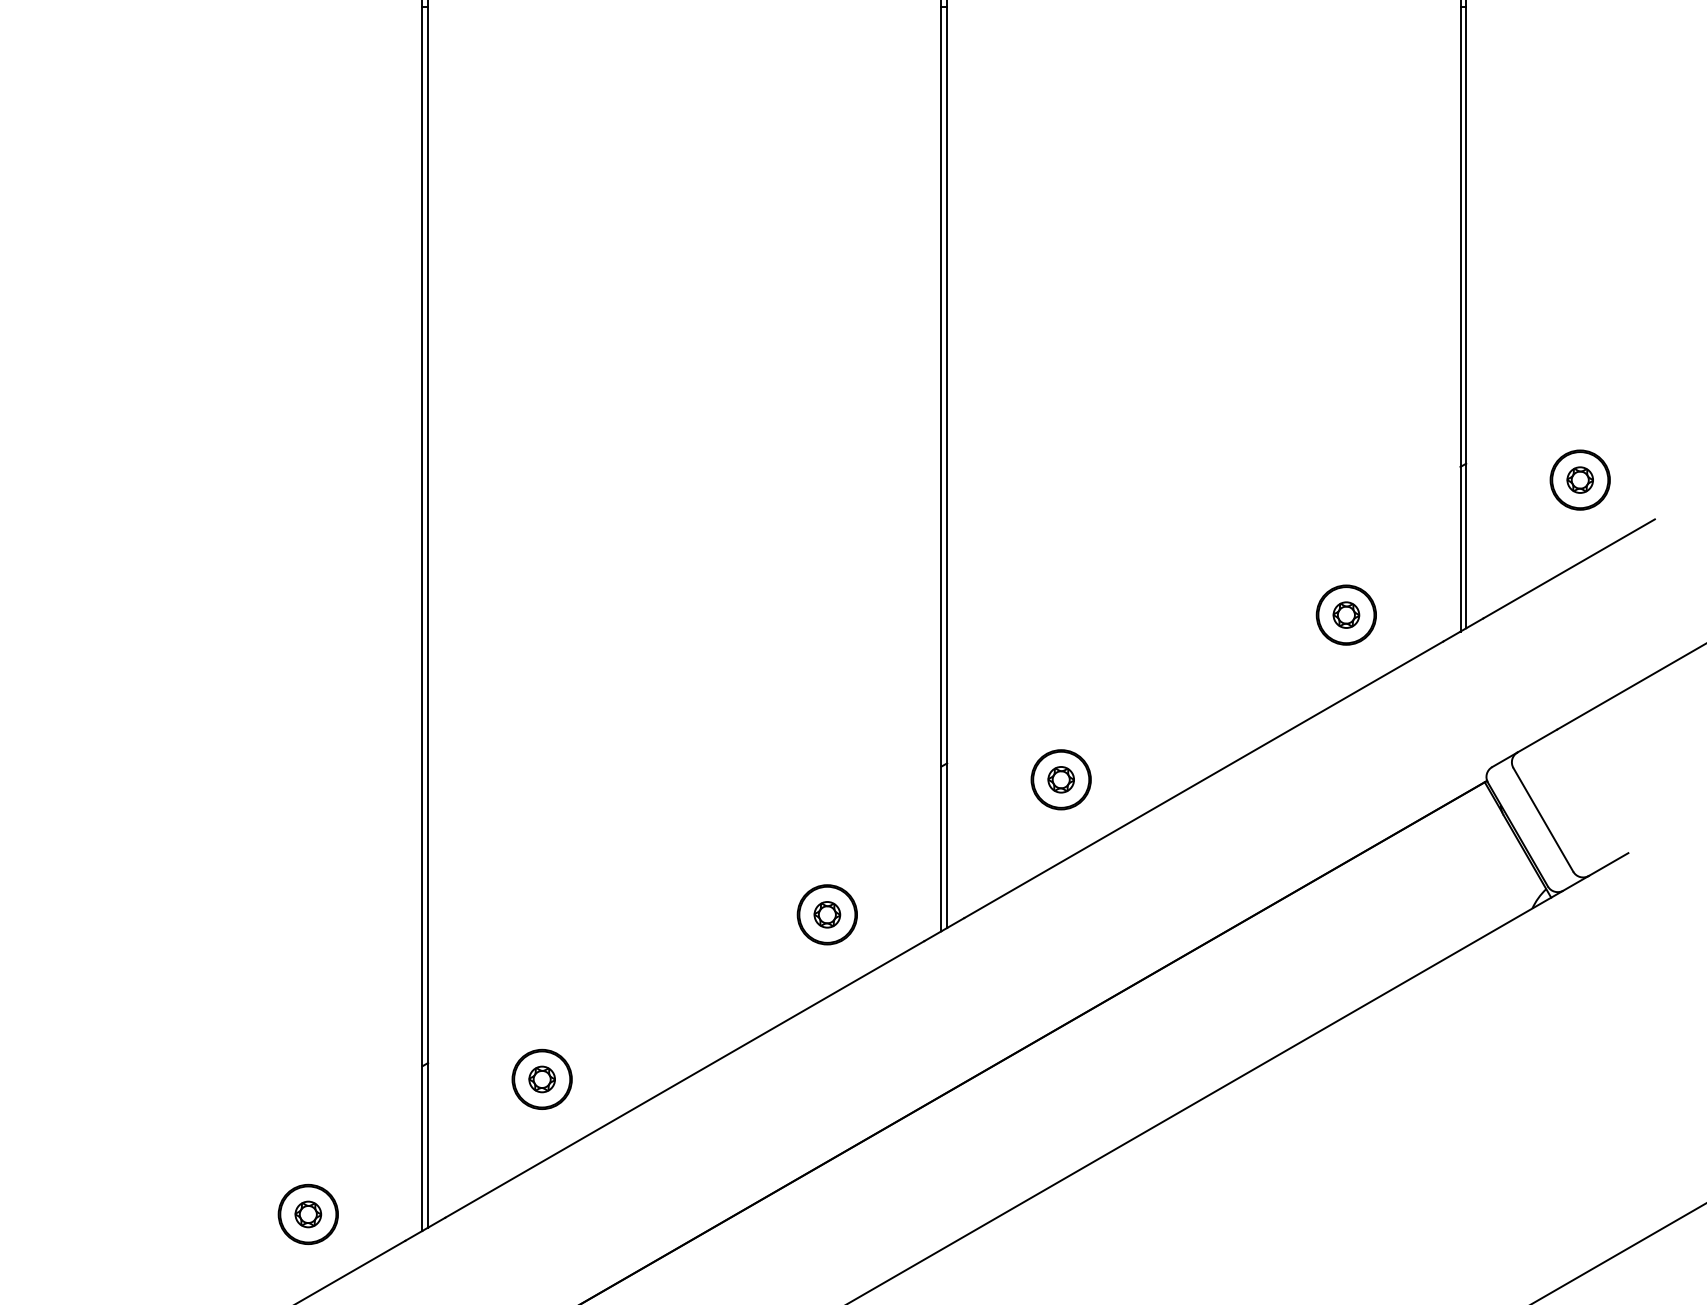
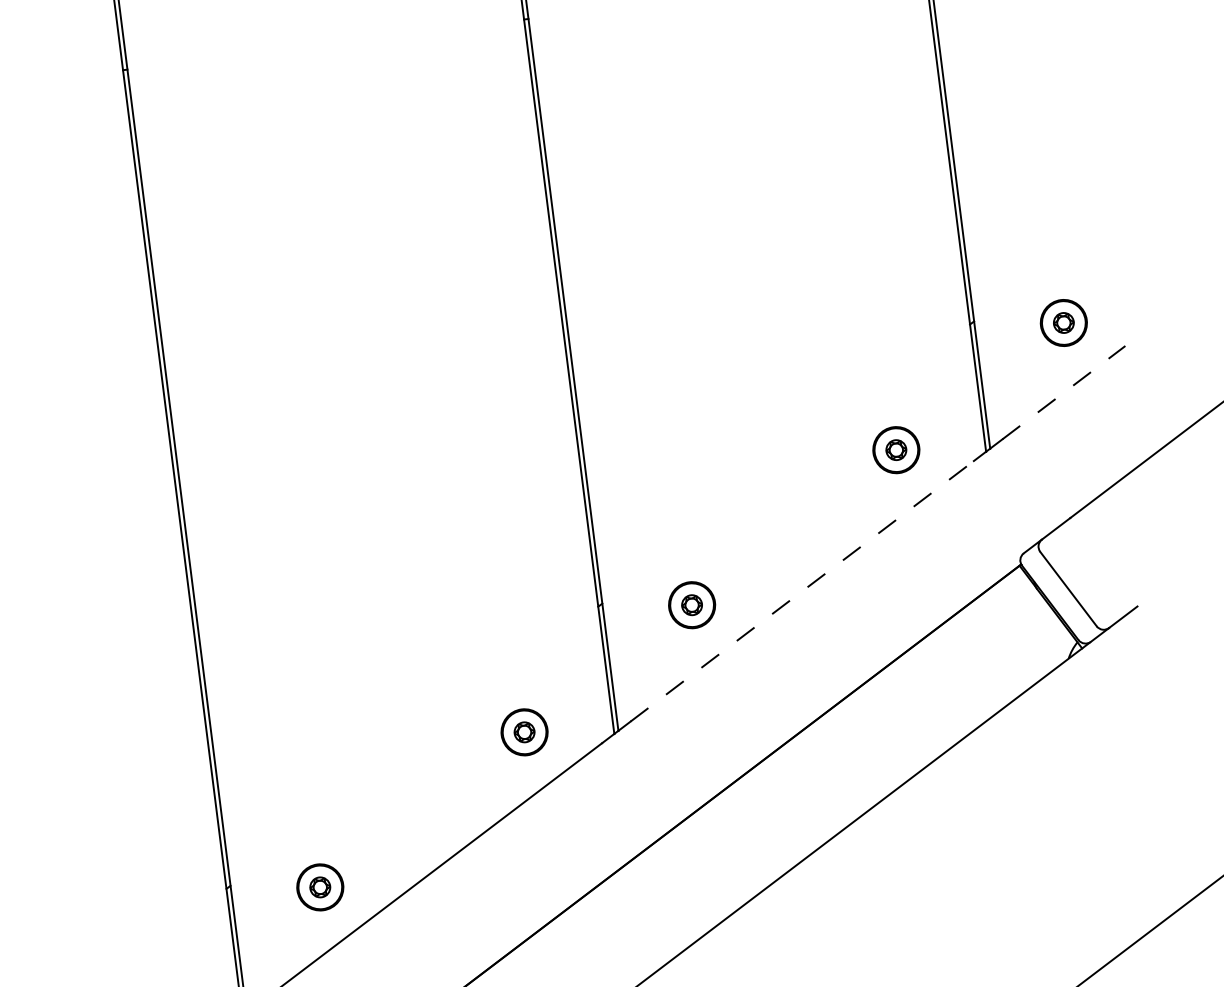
line: (1569, 568) -> (1064, 392), solid -> dashed
line: (1203, 779) -> (801, 591), solid -> dashed

